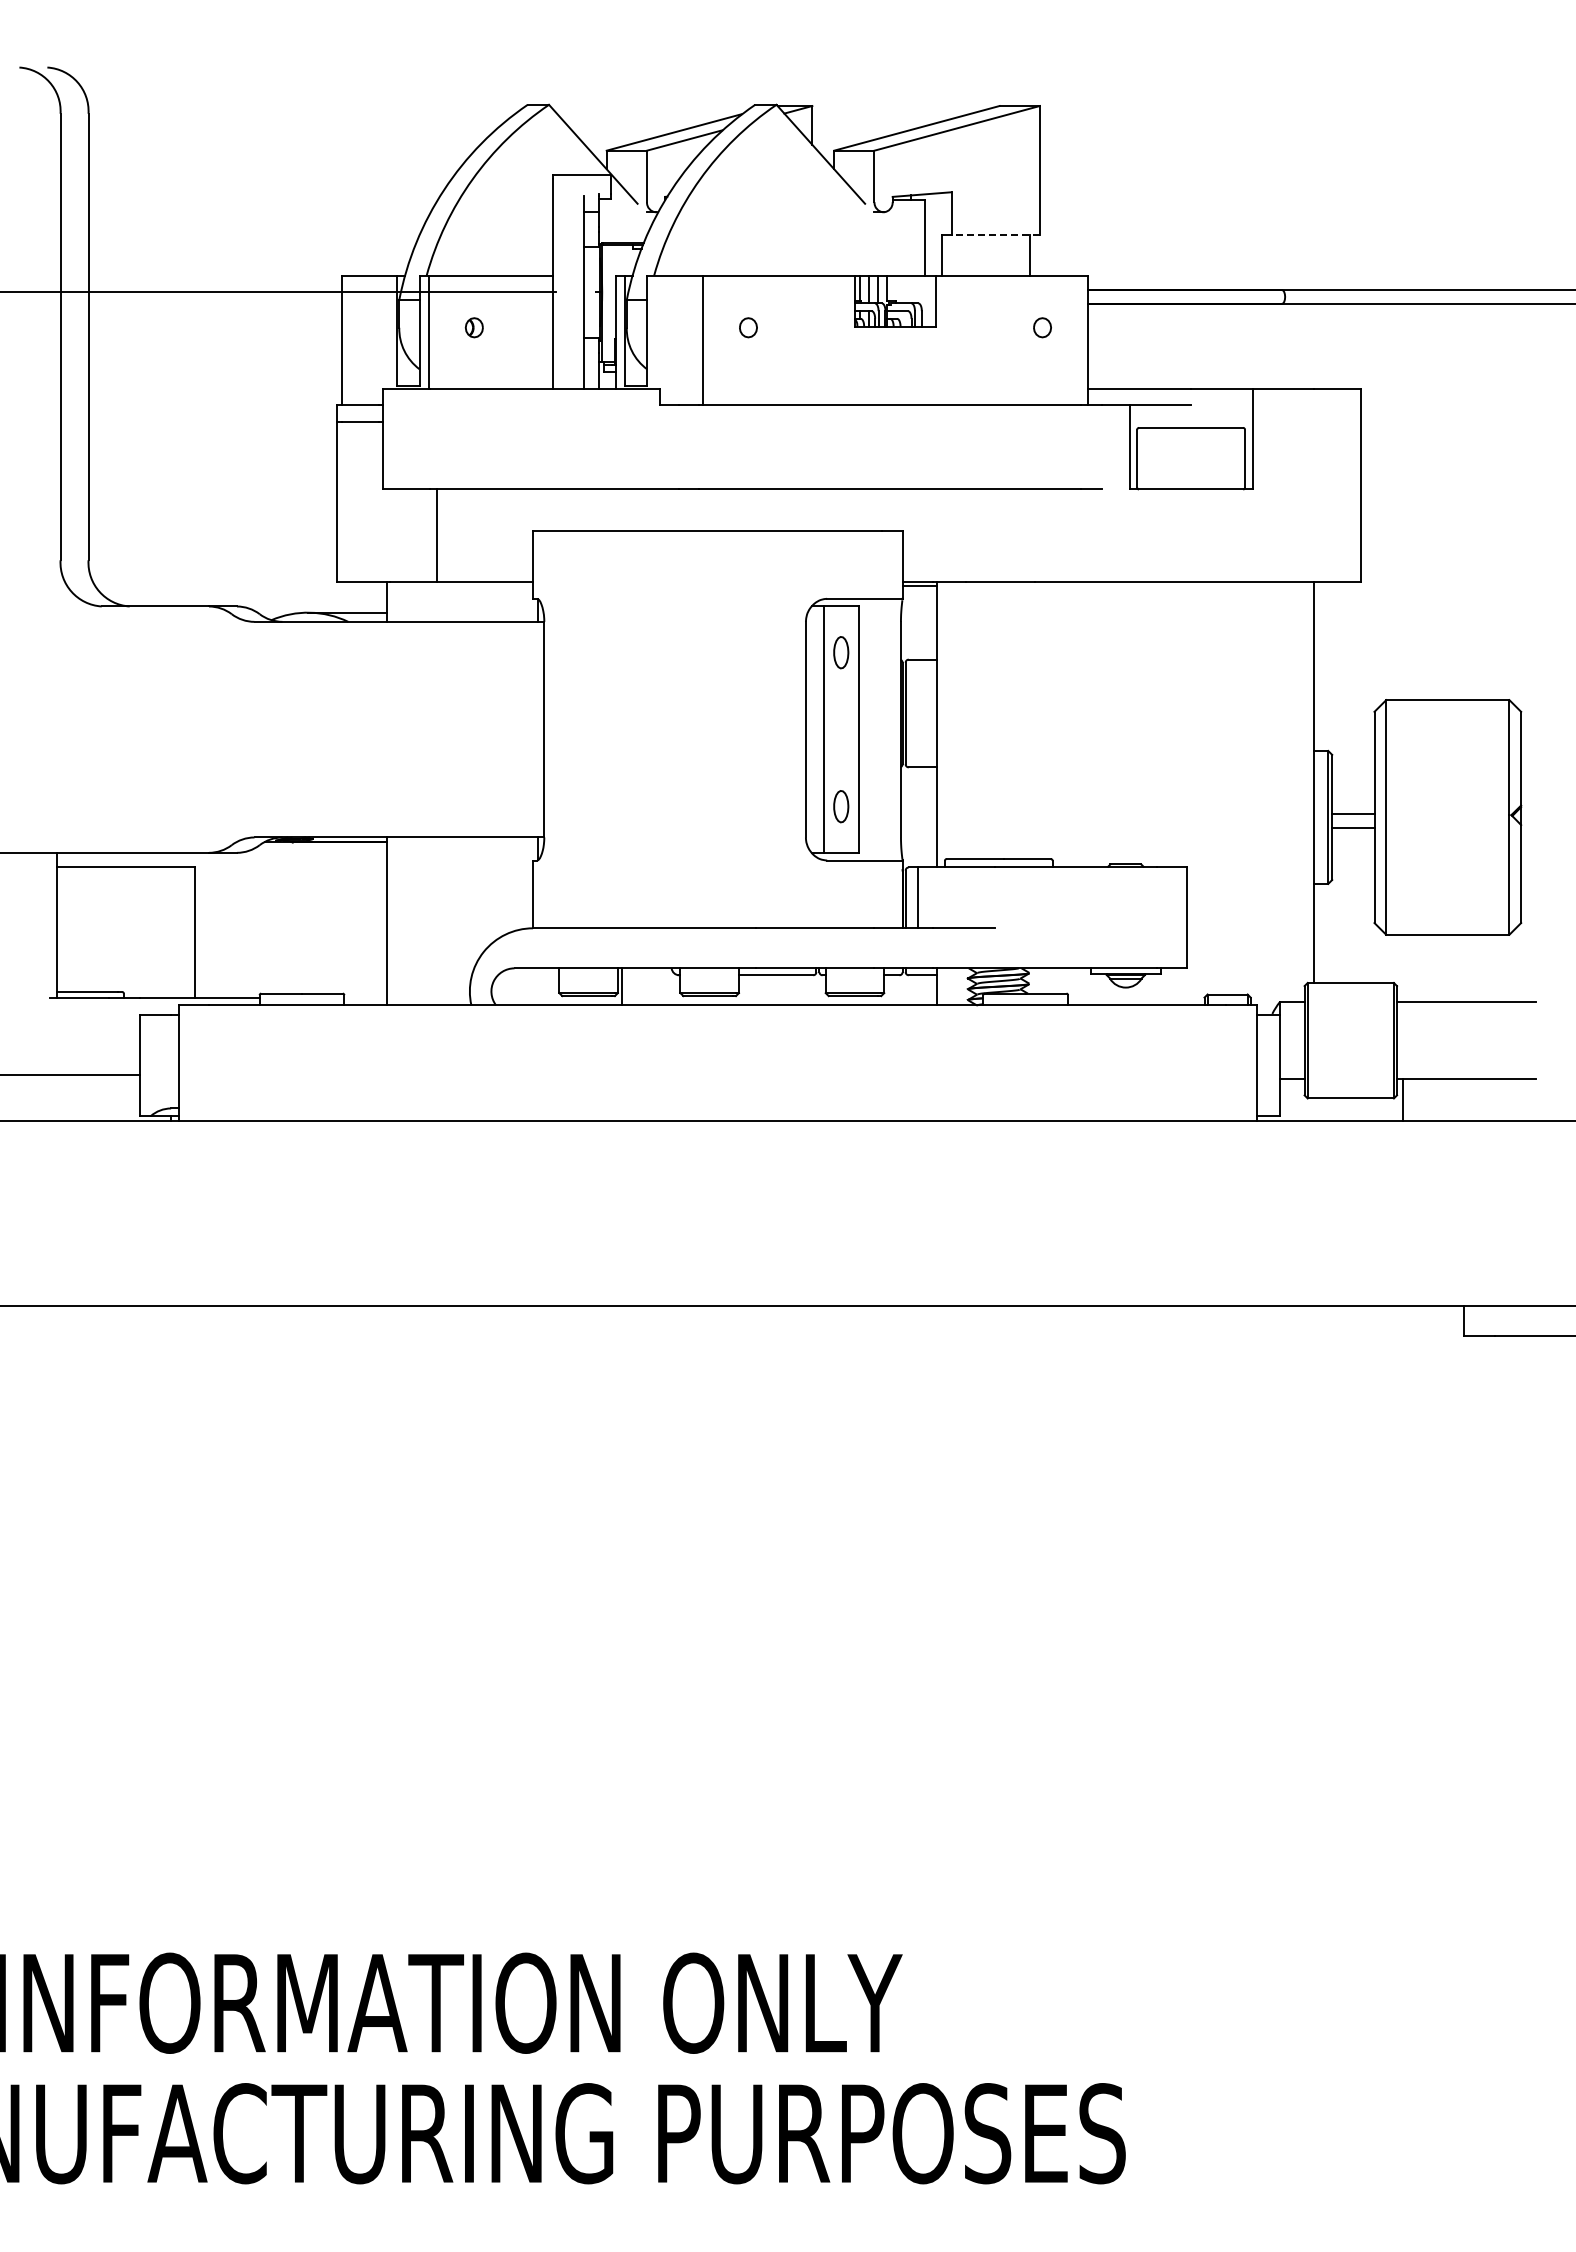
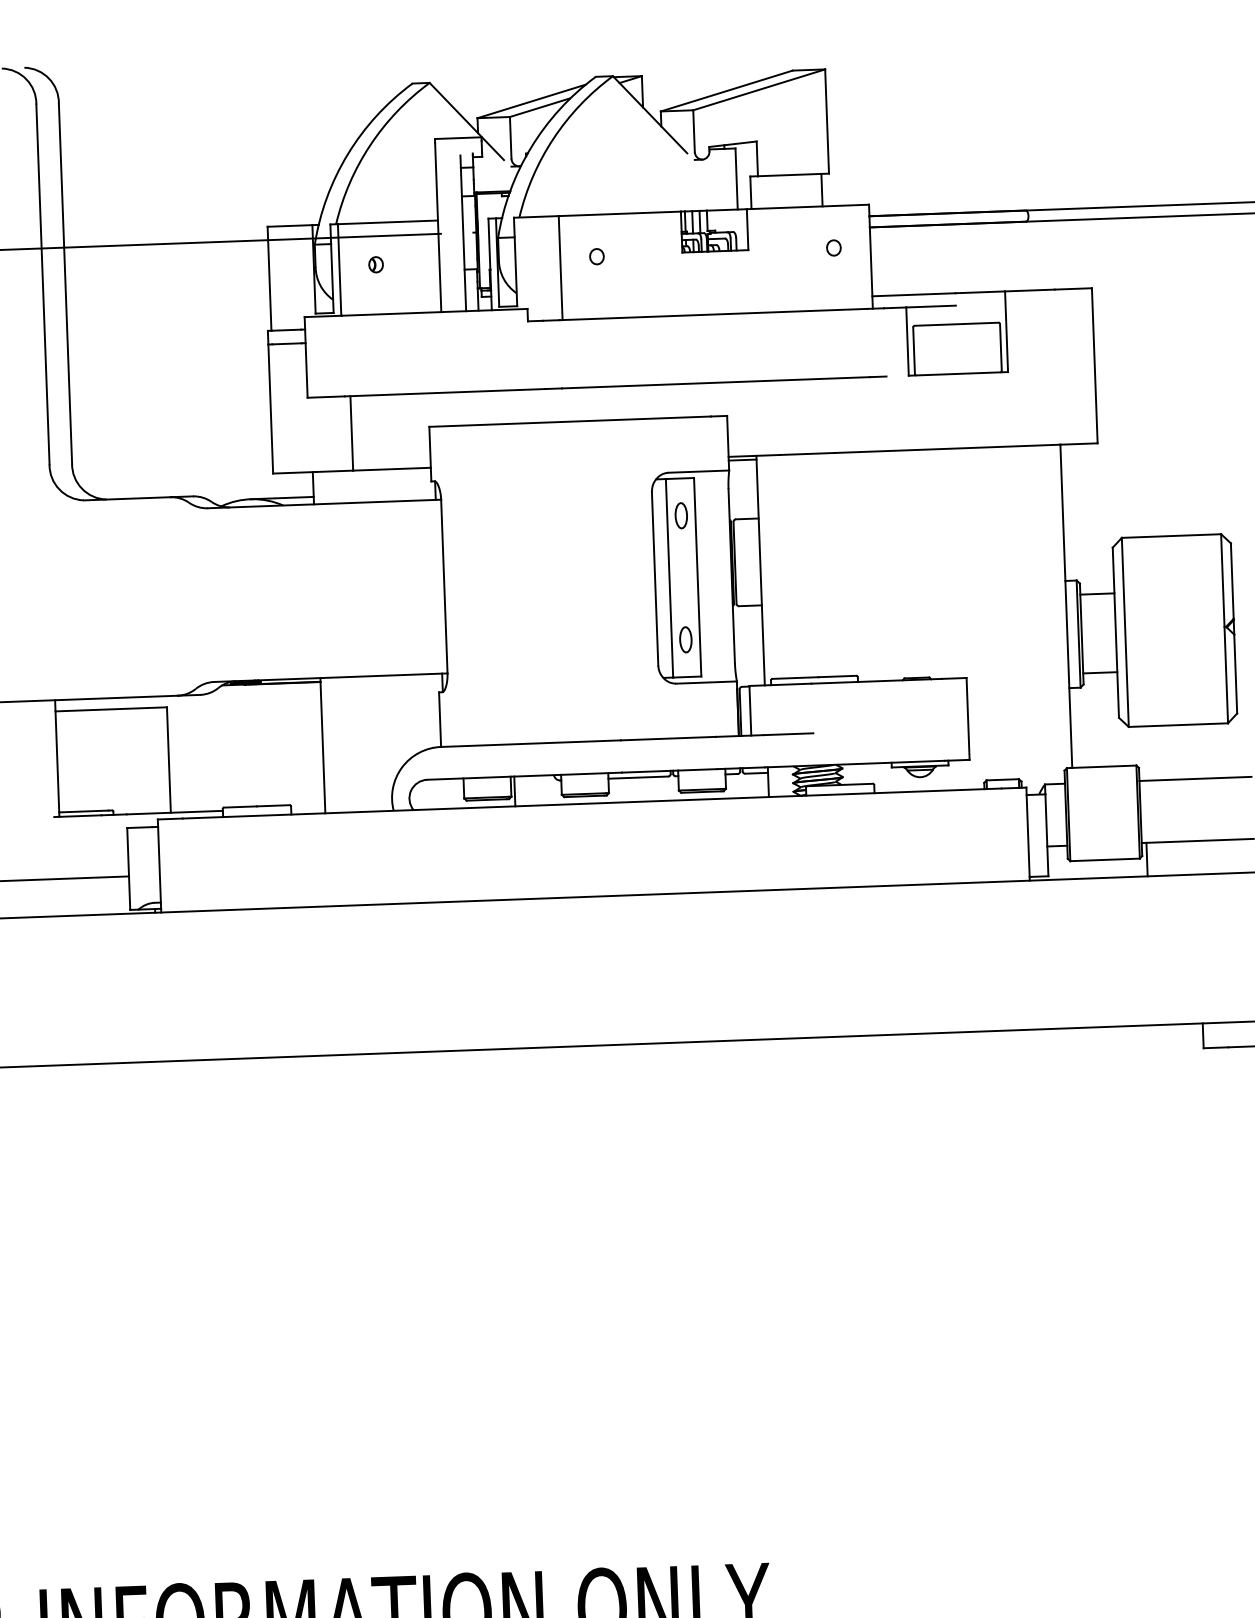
line: (995, 235) -> (793, 175), dashed -> solid
line: (1353, 814) -> (1100, 672), moved
line: (1353, 827) -> (1097, 593), moved

